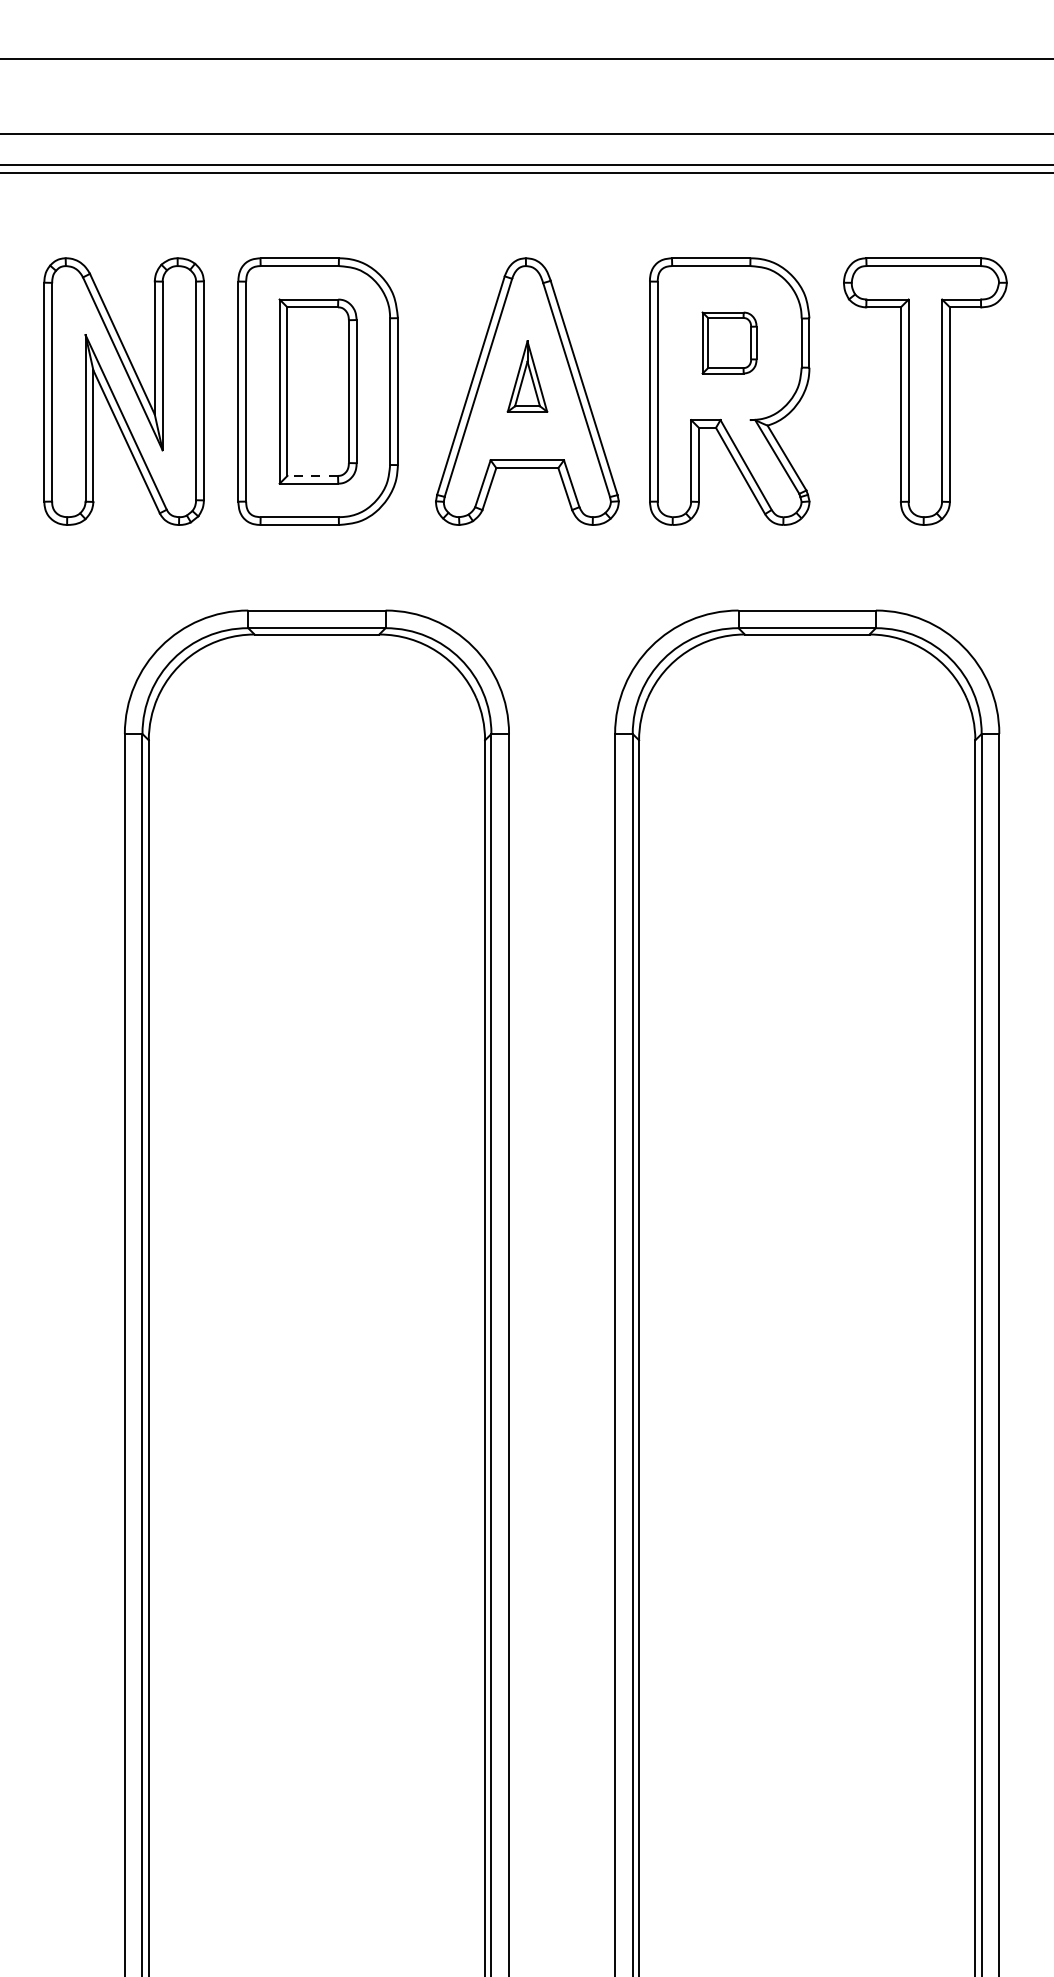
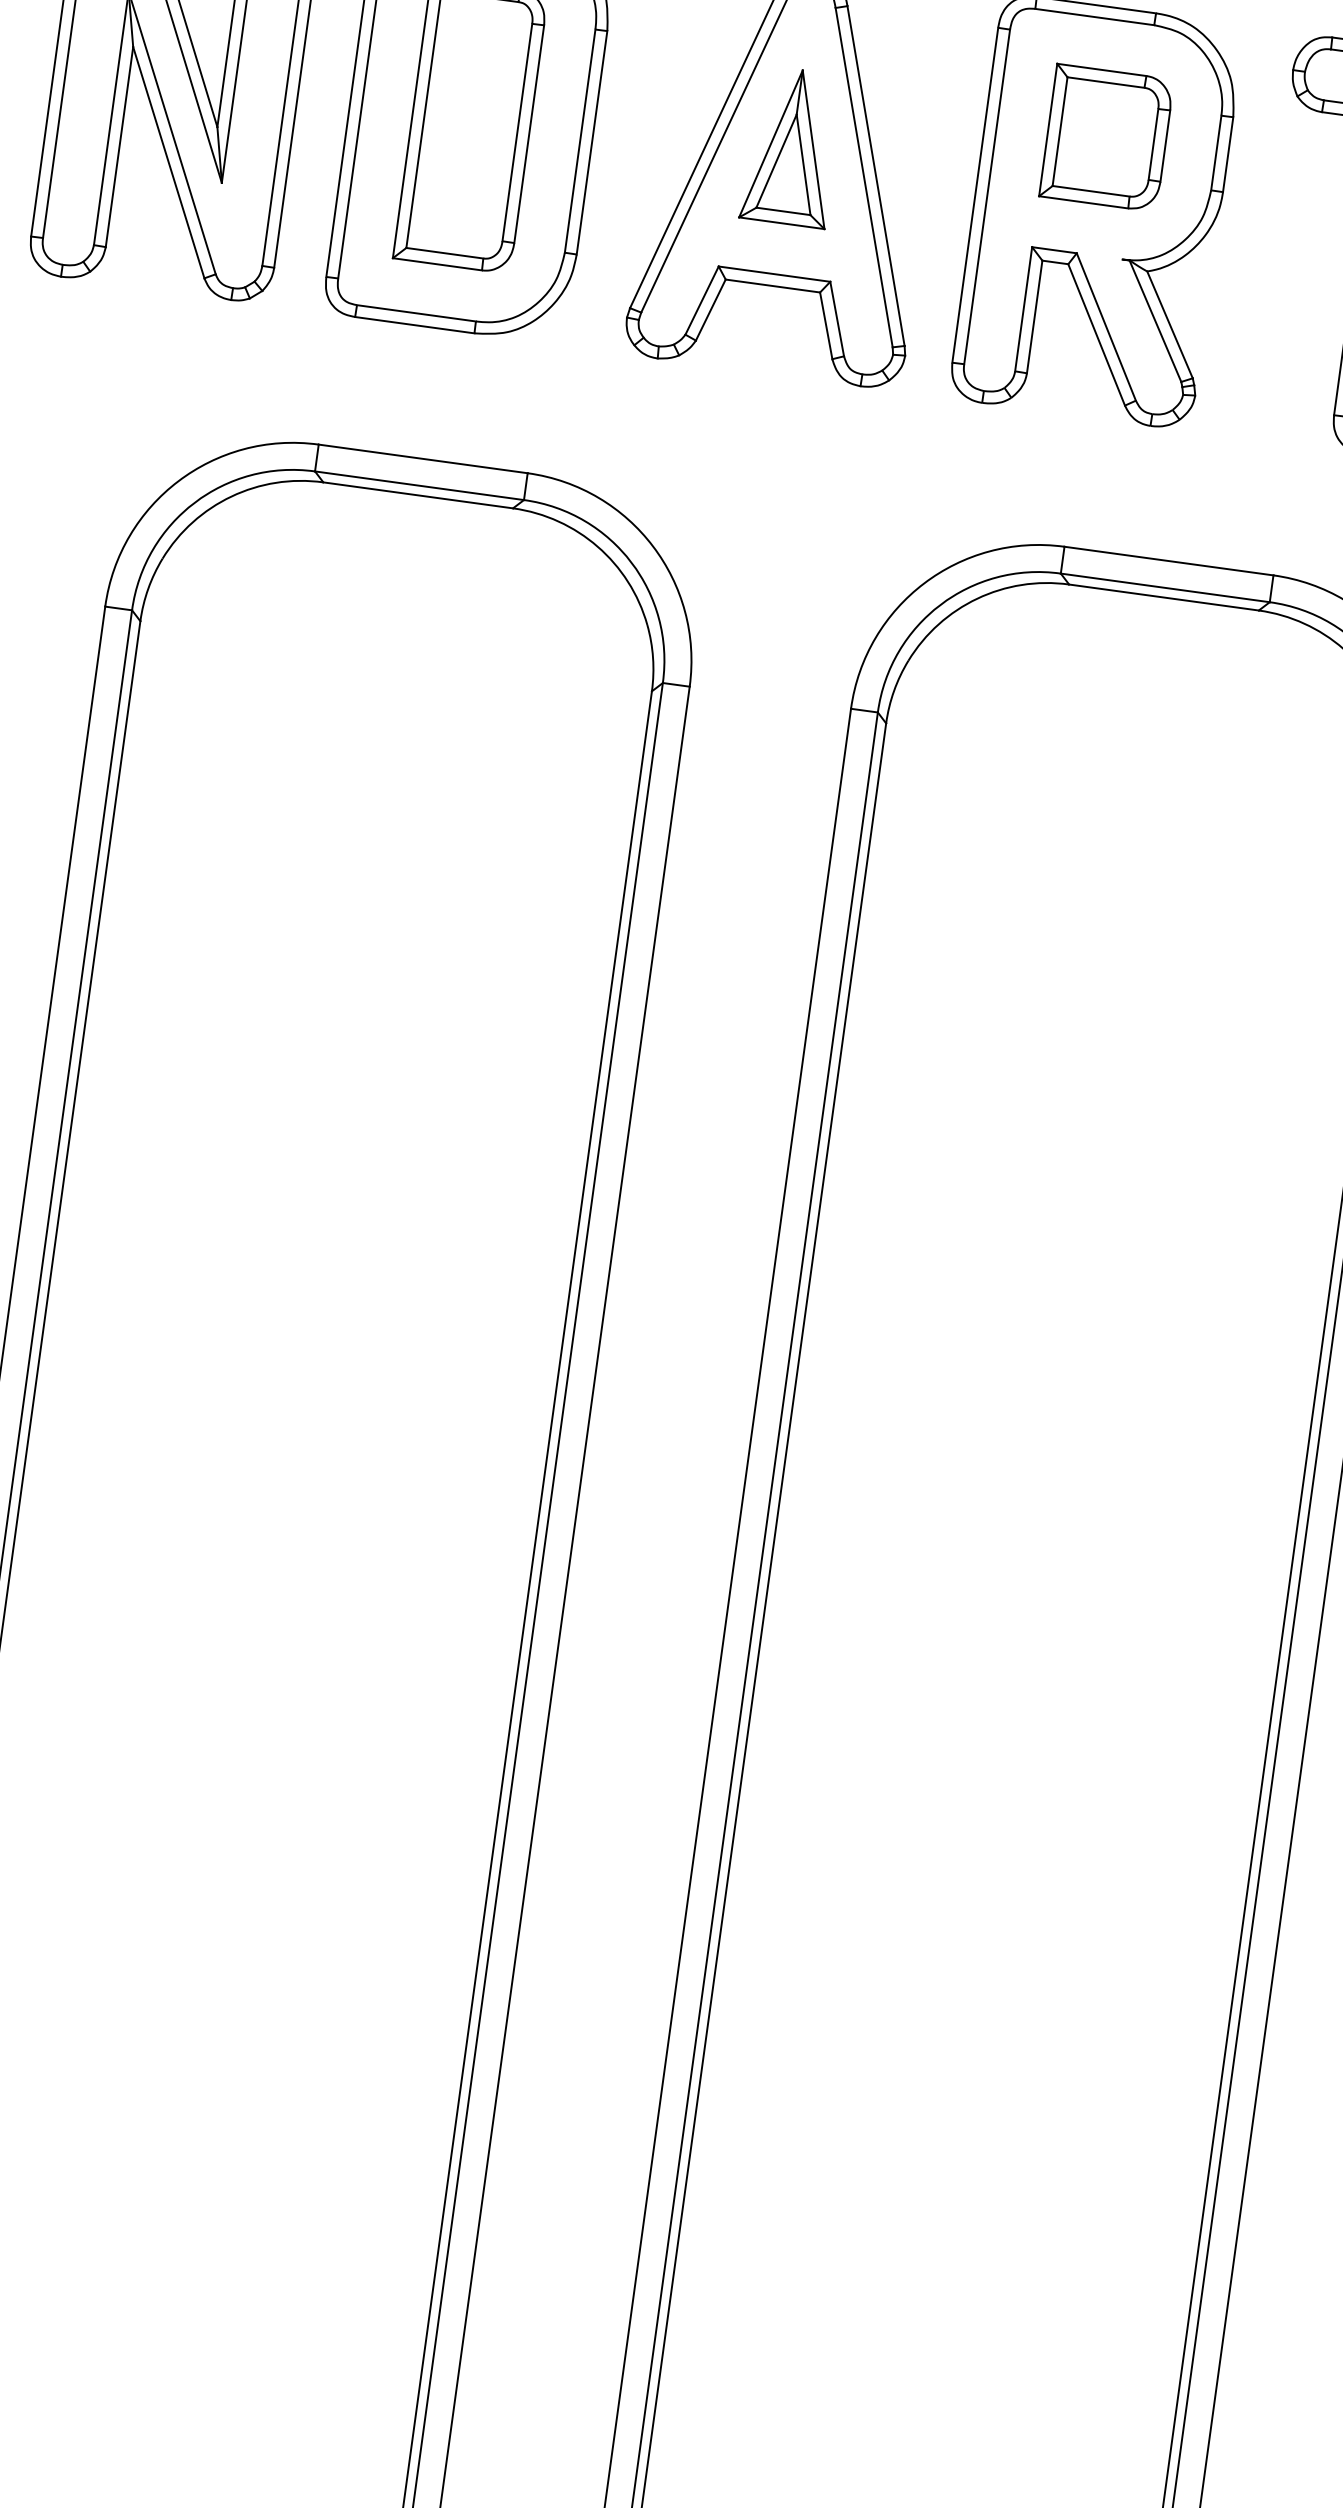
part: (729, 342) -> (1106, 137), size x1.43
part: (527, 376) -> (792, 146), size x1.43
line: (312, 475) -> (444, 252), dashed -> solid

